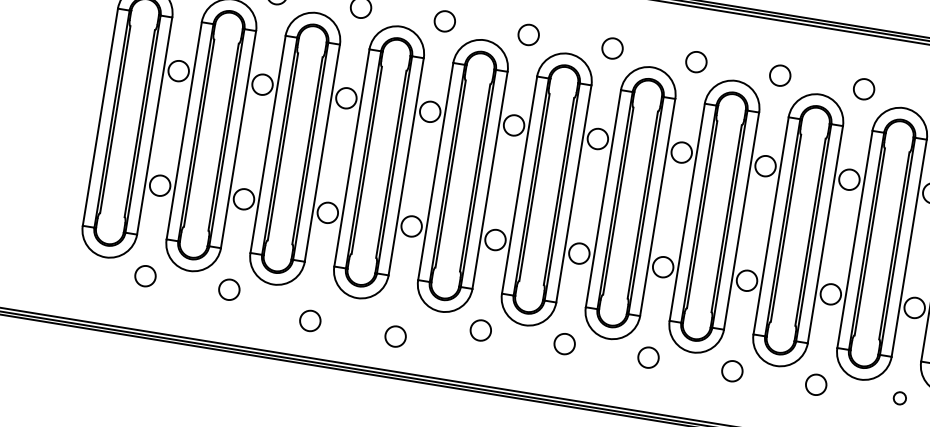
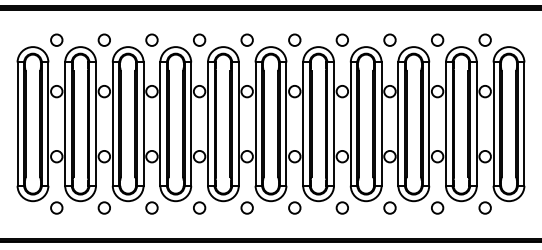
circle: (309, 319) -> (151, 207), moved
circle: (395, 335) -> (199, 207), moved
circle: (898, 397) -> (484, 207), size x1.67

